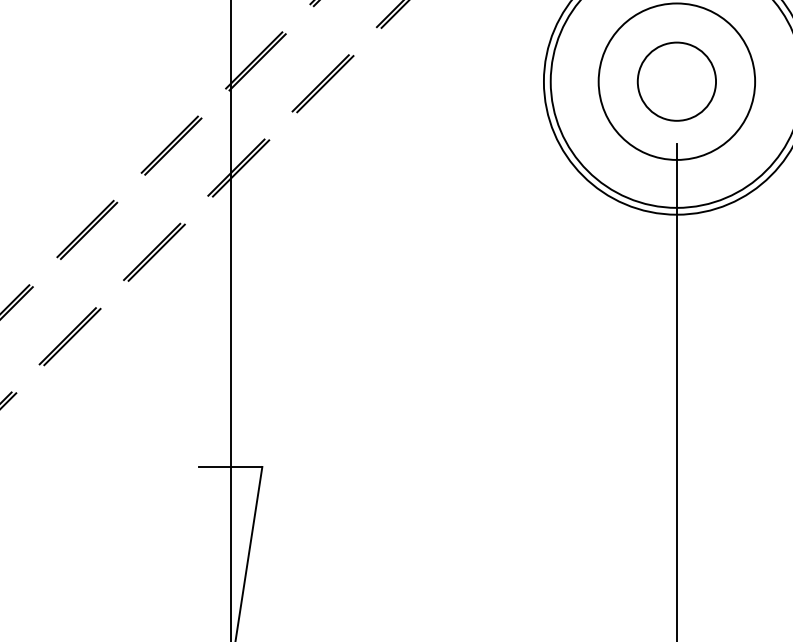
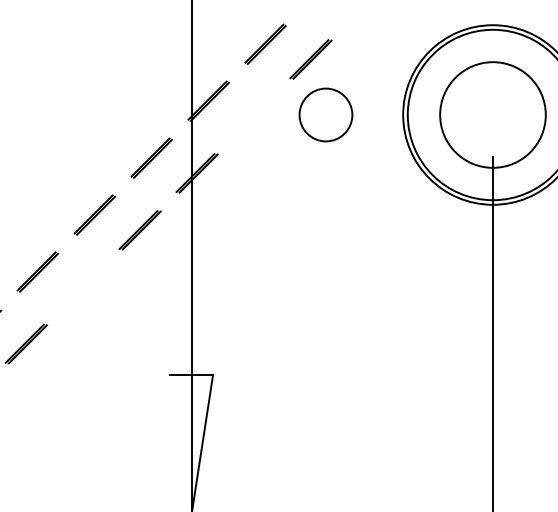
circle: (676, 80) -> (325, 114), moved
part: (322, 83) -> (253, 116), removed
part: (68, 335) -> (82, 286), removed

